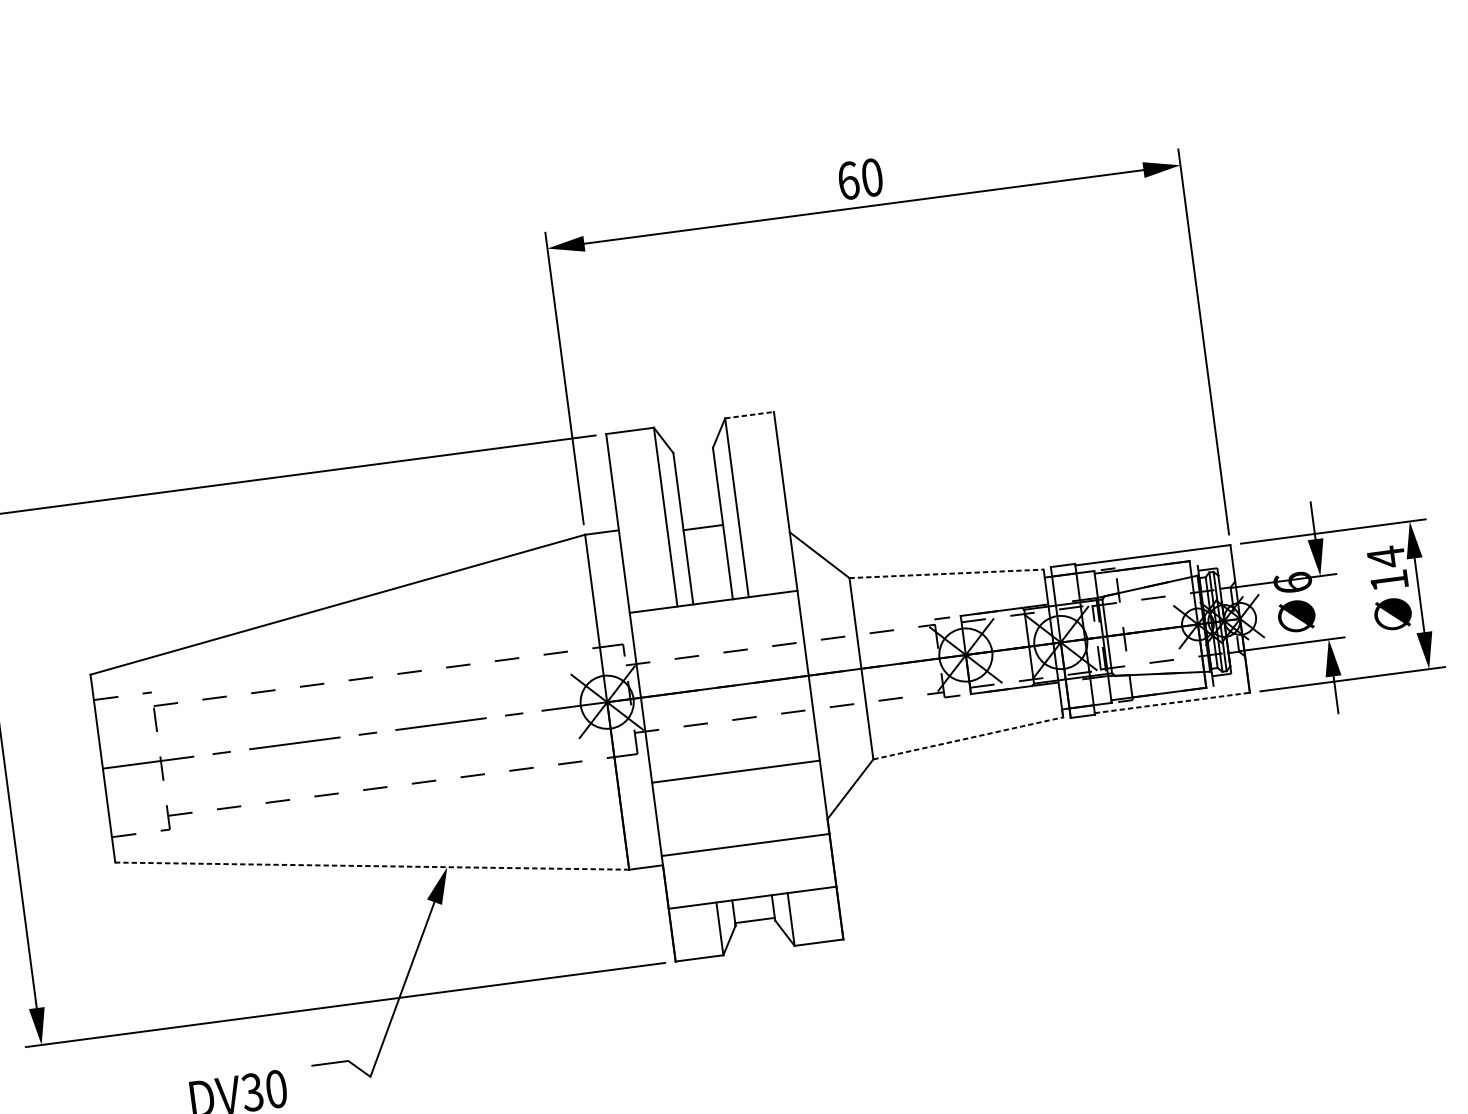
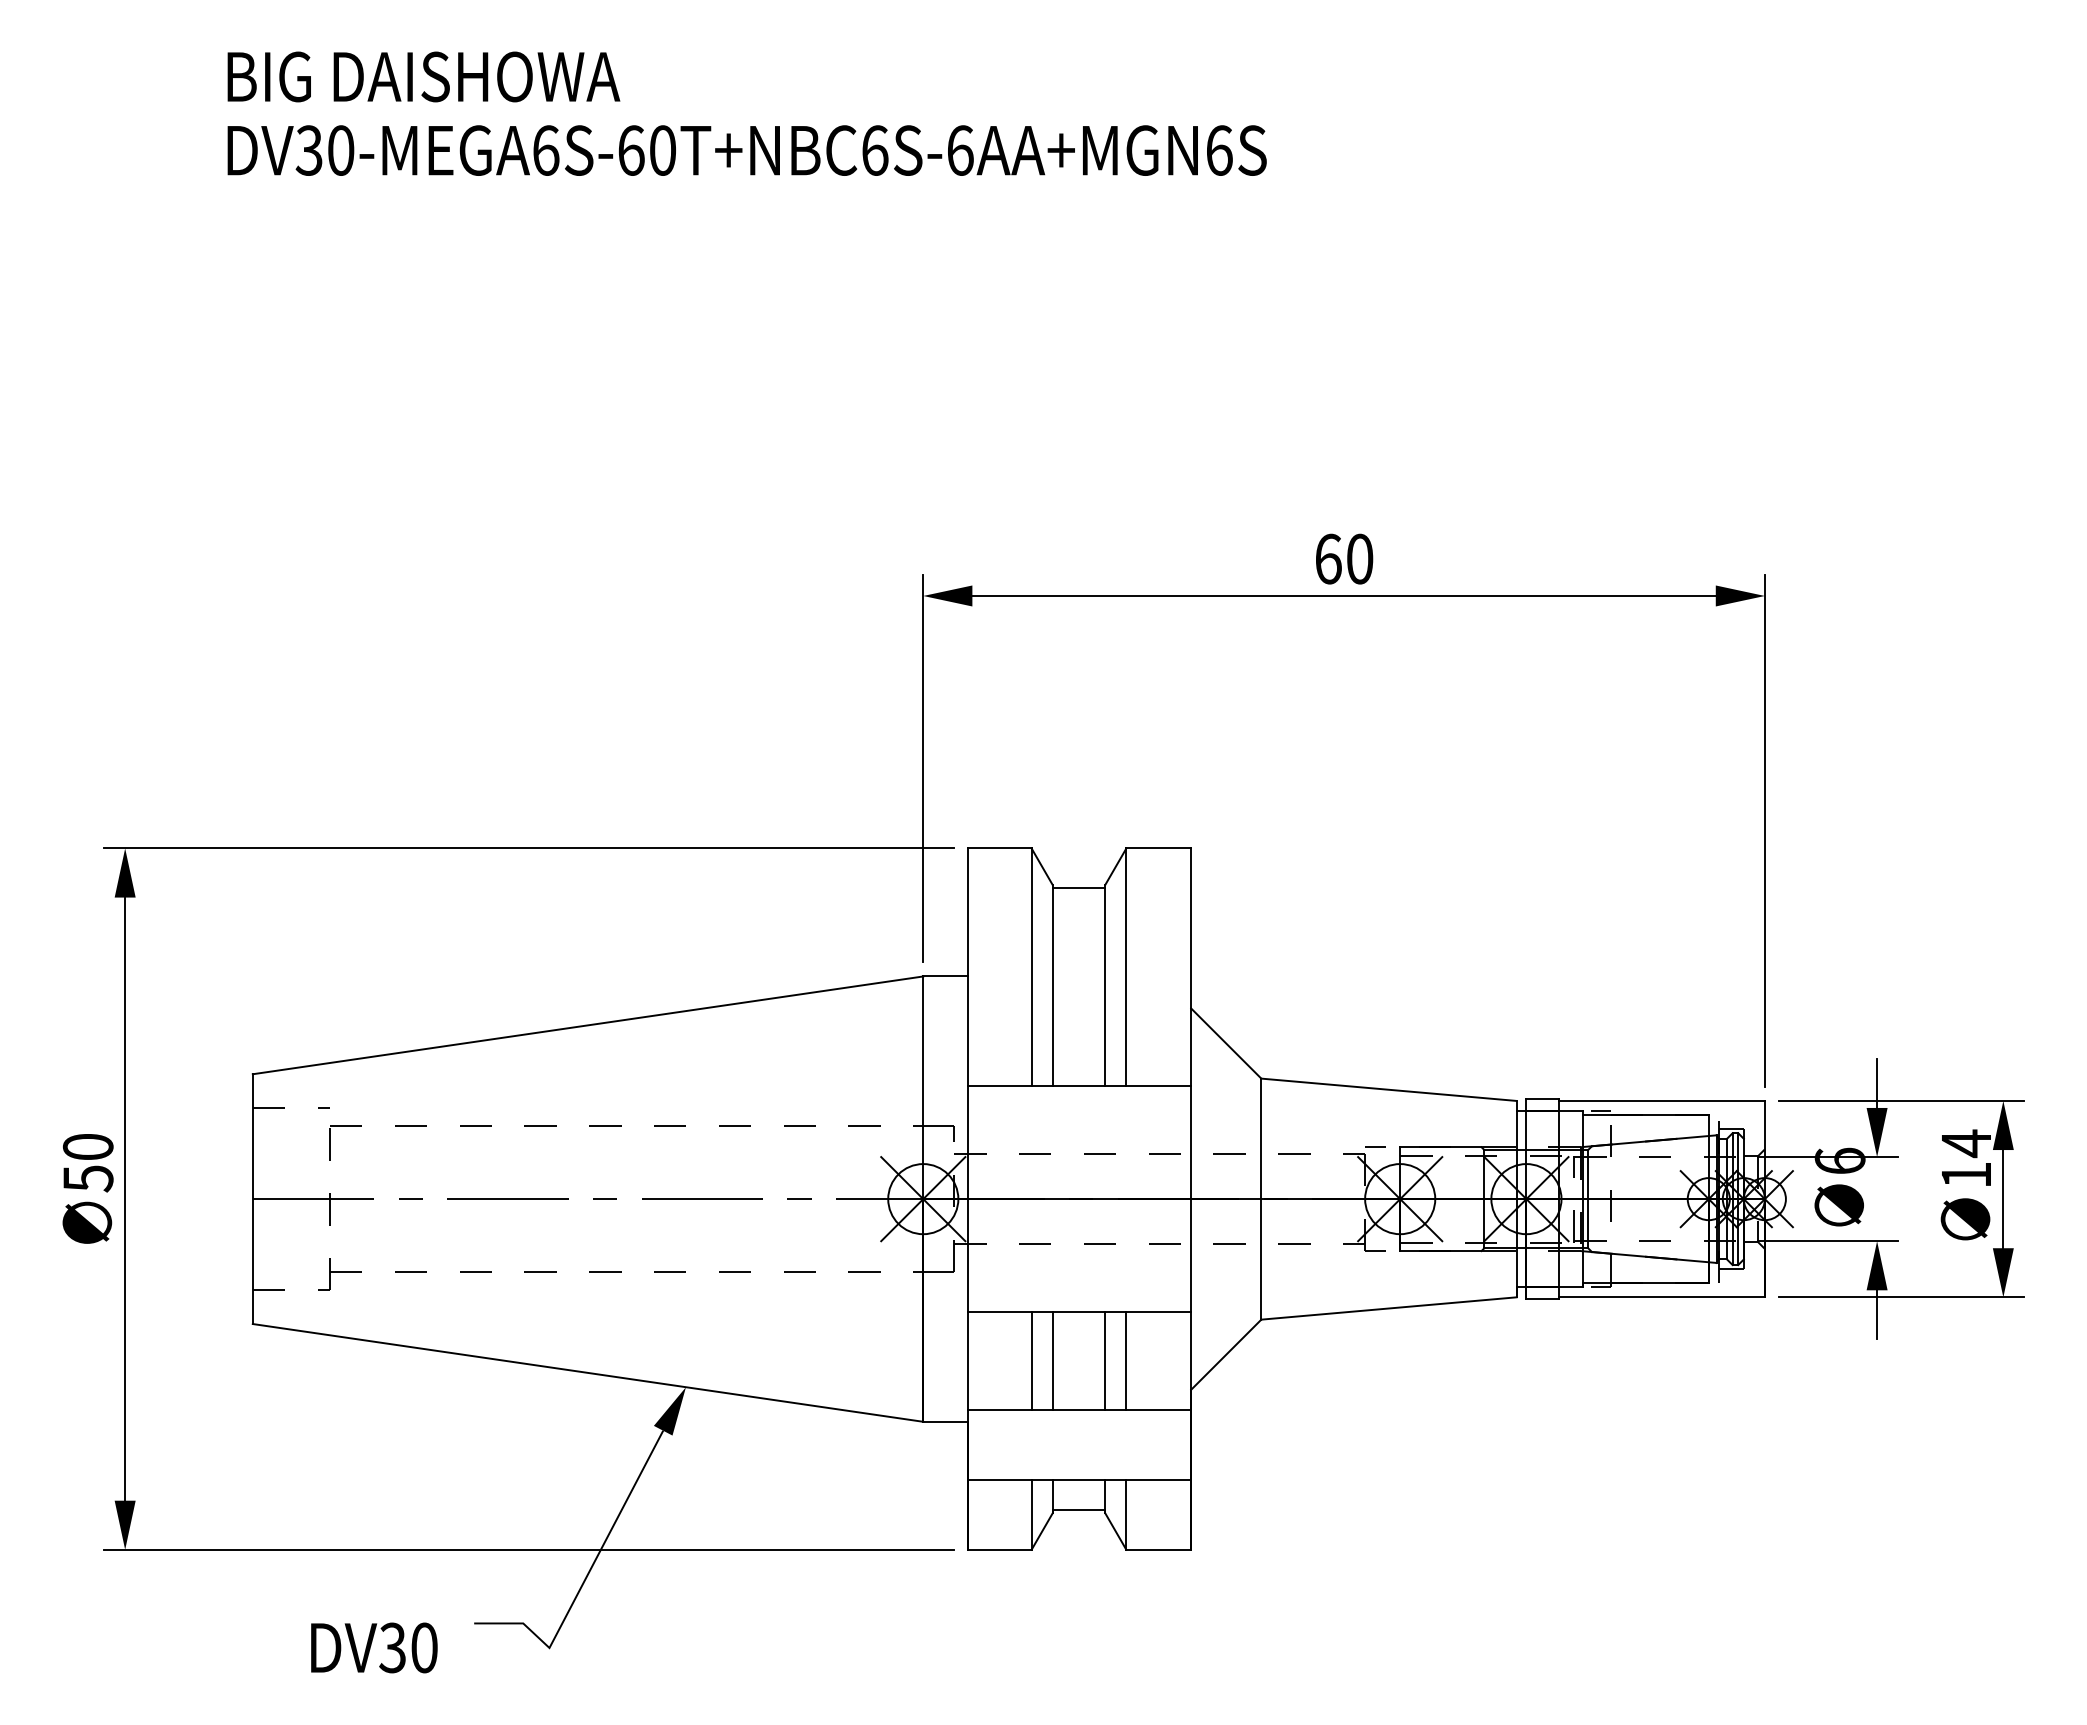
line: (750, 415) -> (1159, 848), dashed -> solid
line: (702, 527) -> (1078, 888), moved
line: (946, 573) -> (1389, 1089), dashed -> solid
line: (1172, 703) -> (1662, 1297), dashed -> solid
line: (968, 738) -> (1389, 1308), dashed -> solid
line: (775, 803) -> (1126, 1360), added
line: (760, 805) -> (1105, 1360), added
line: (720, 810) -> (1052, 1360), added
line: (704, 812) -> (1031, 1360), added
line: (372, 865) -> (588, 1372), dashed -> solid

